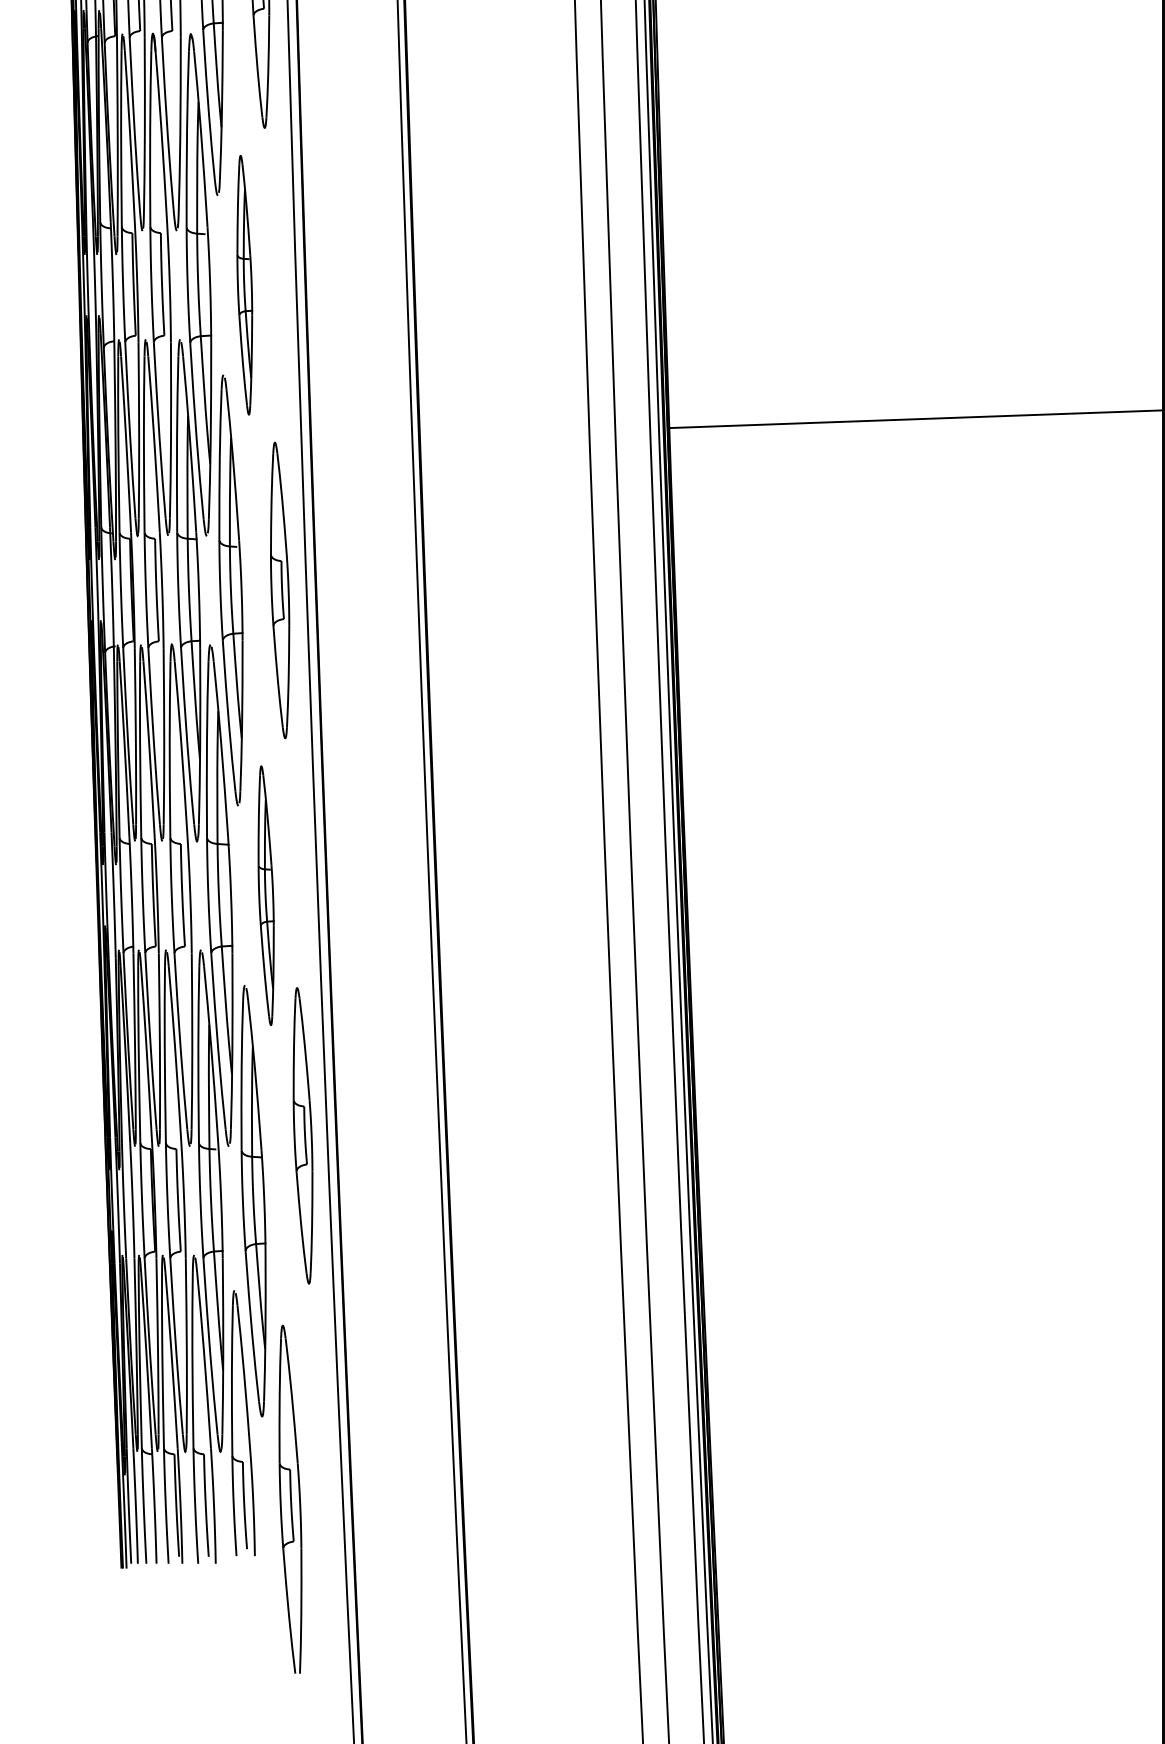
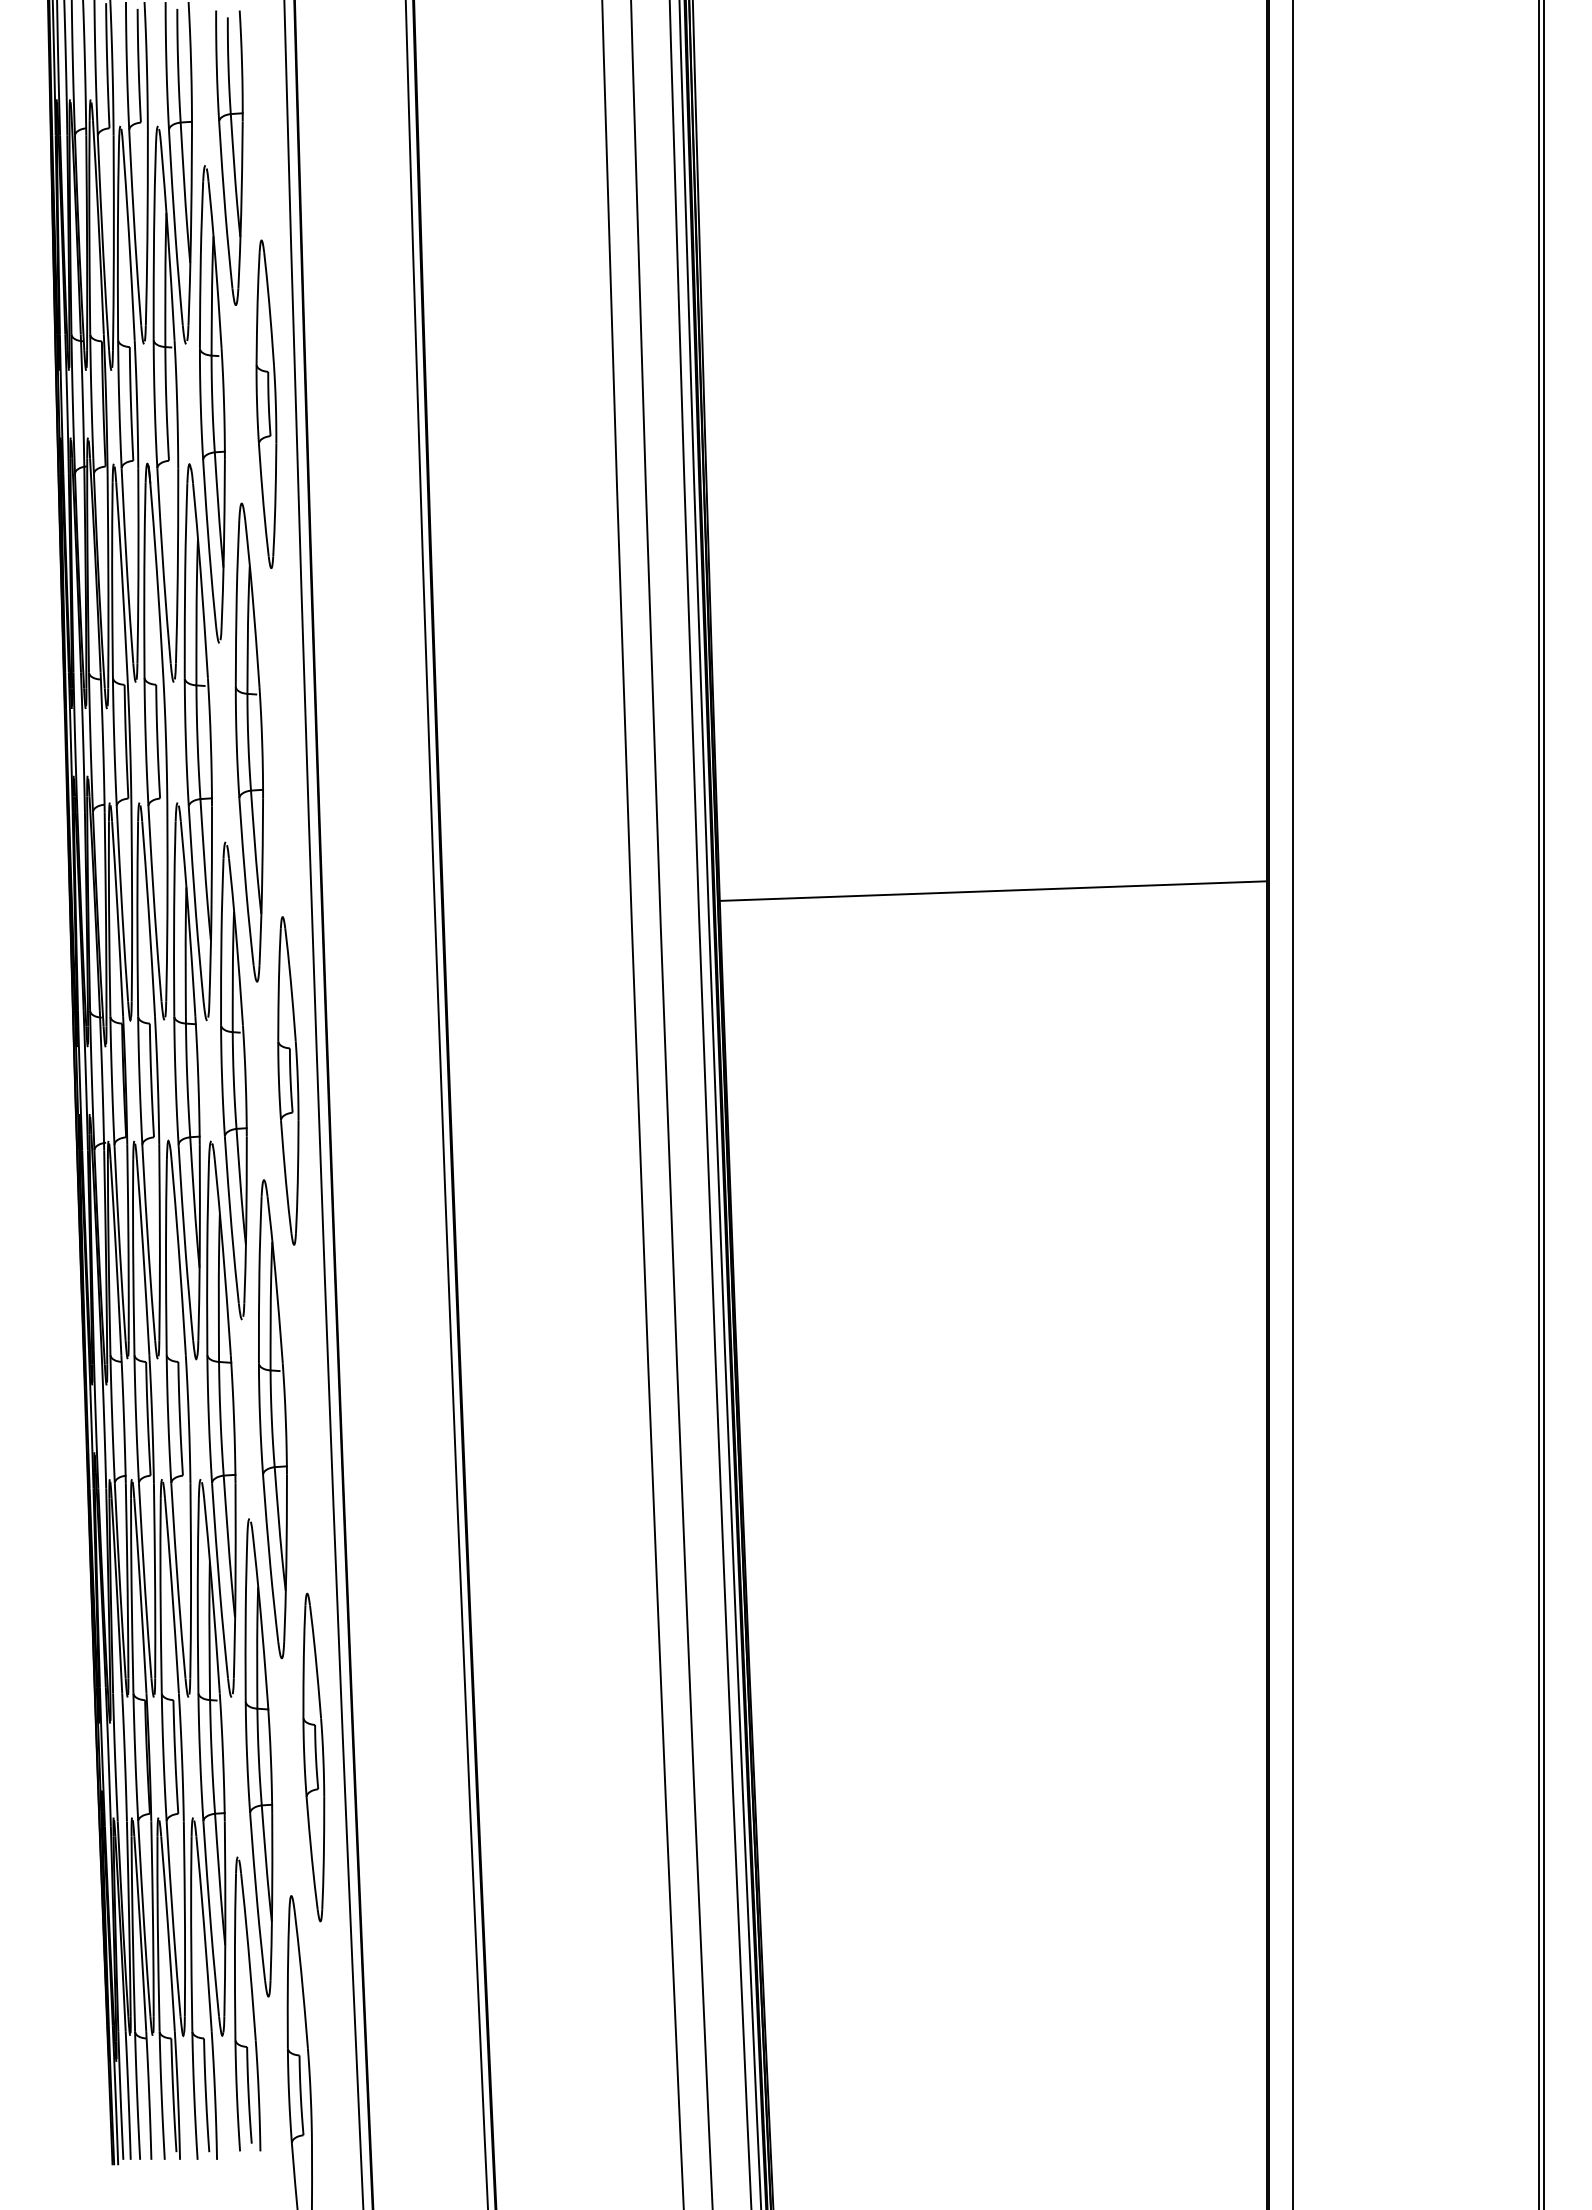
part: (244, 285) -> (248, 742), size x1.67
part: (265, 895) -> (272, 1419), size x1.67
part: (302, 1135) -> (313, 1757), moved

